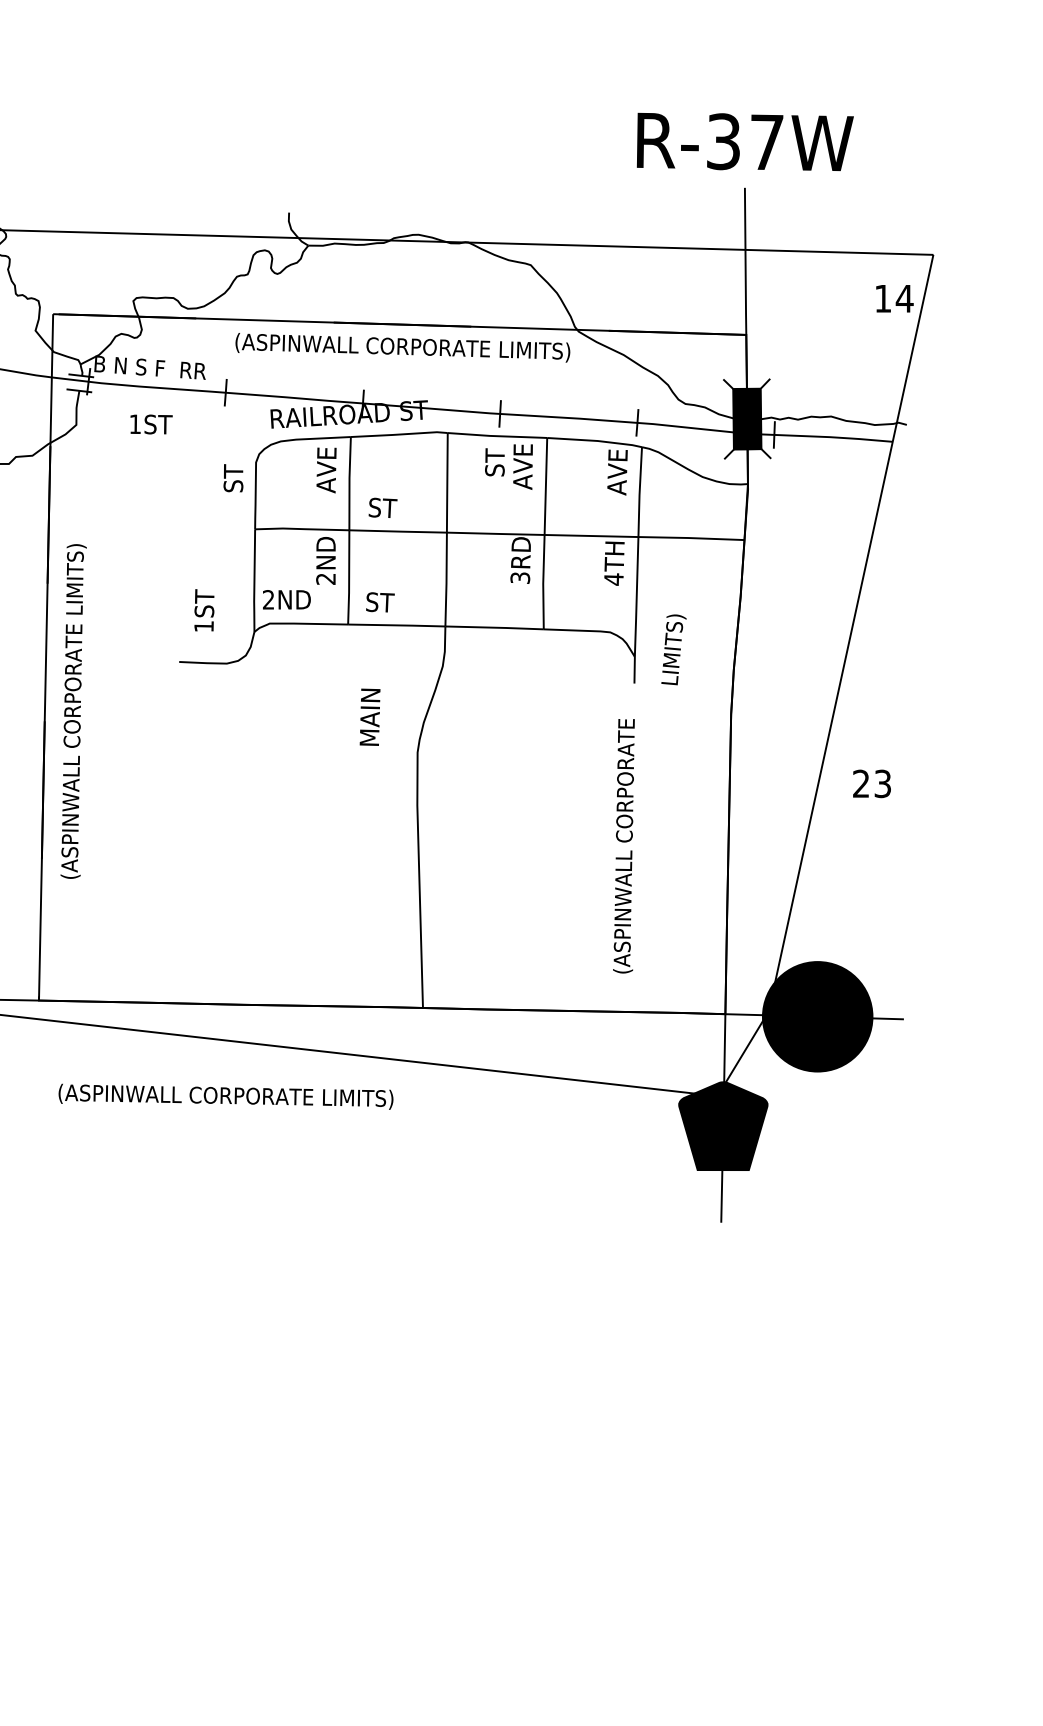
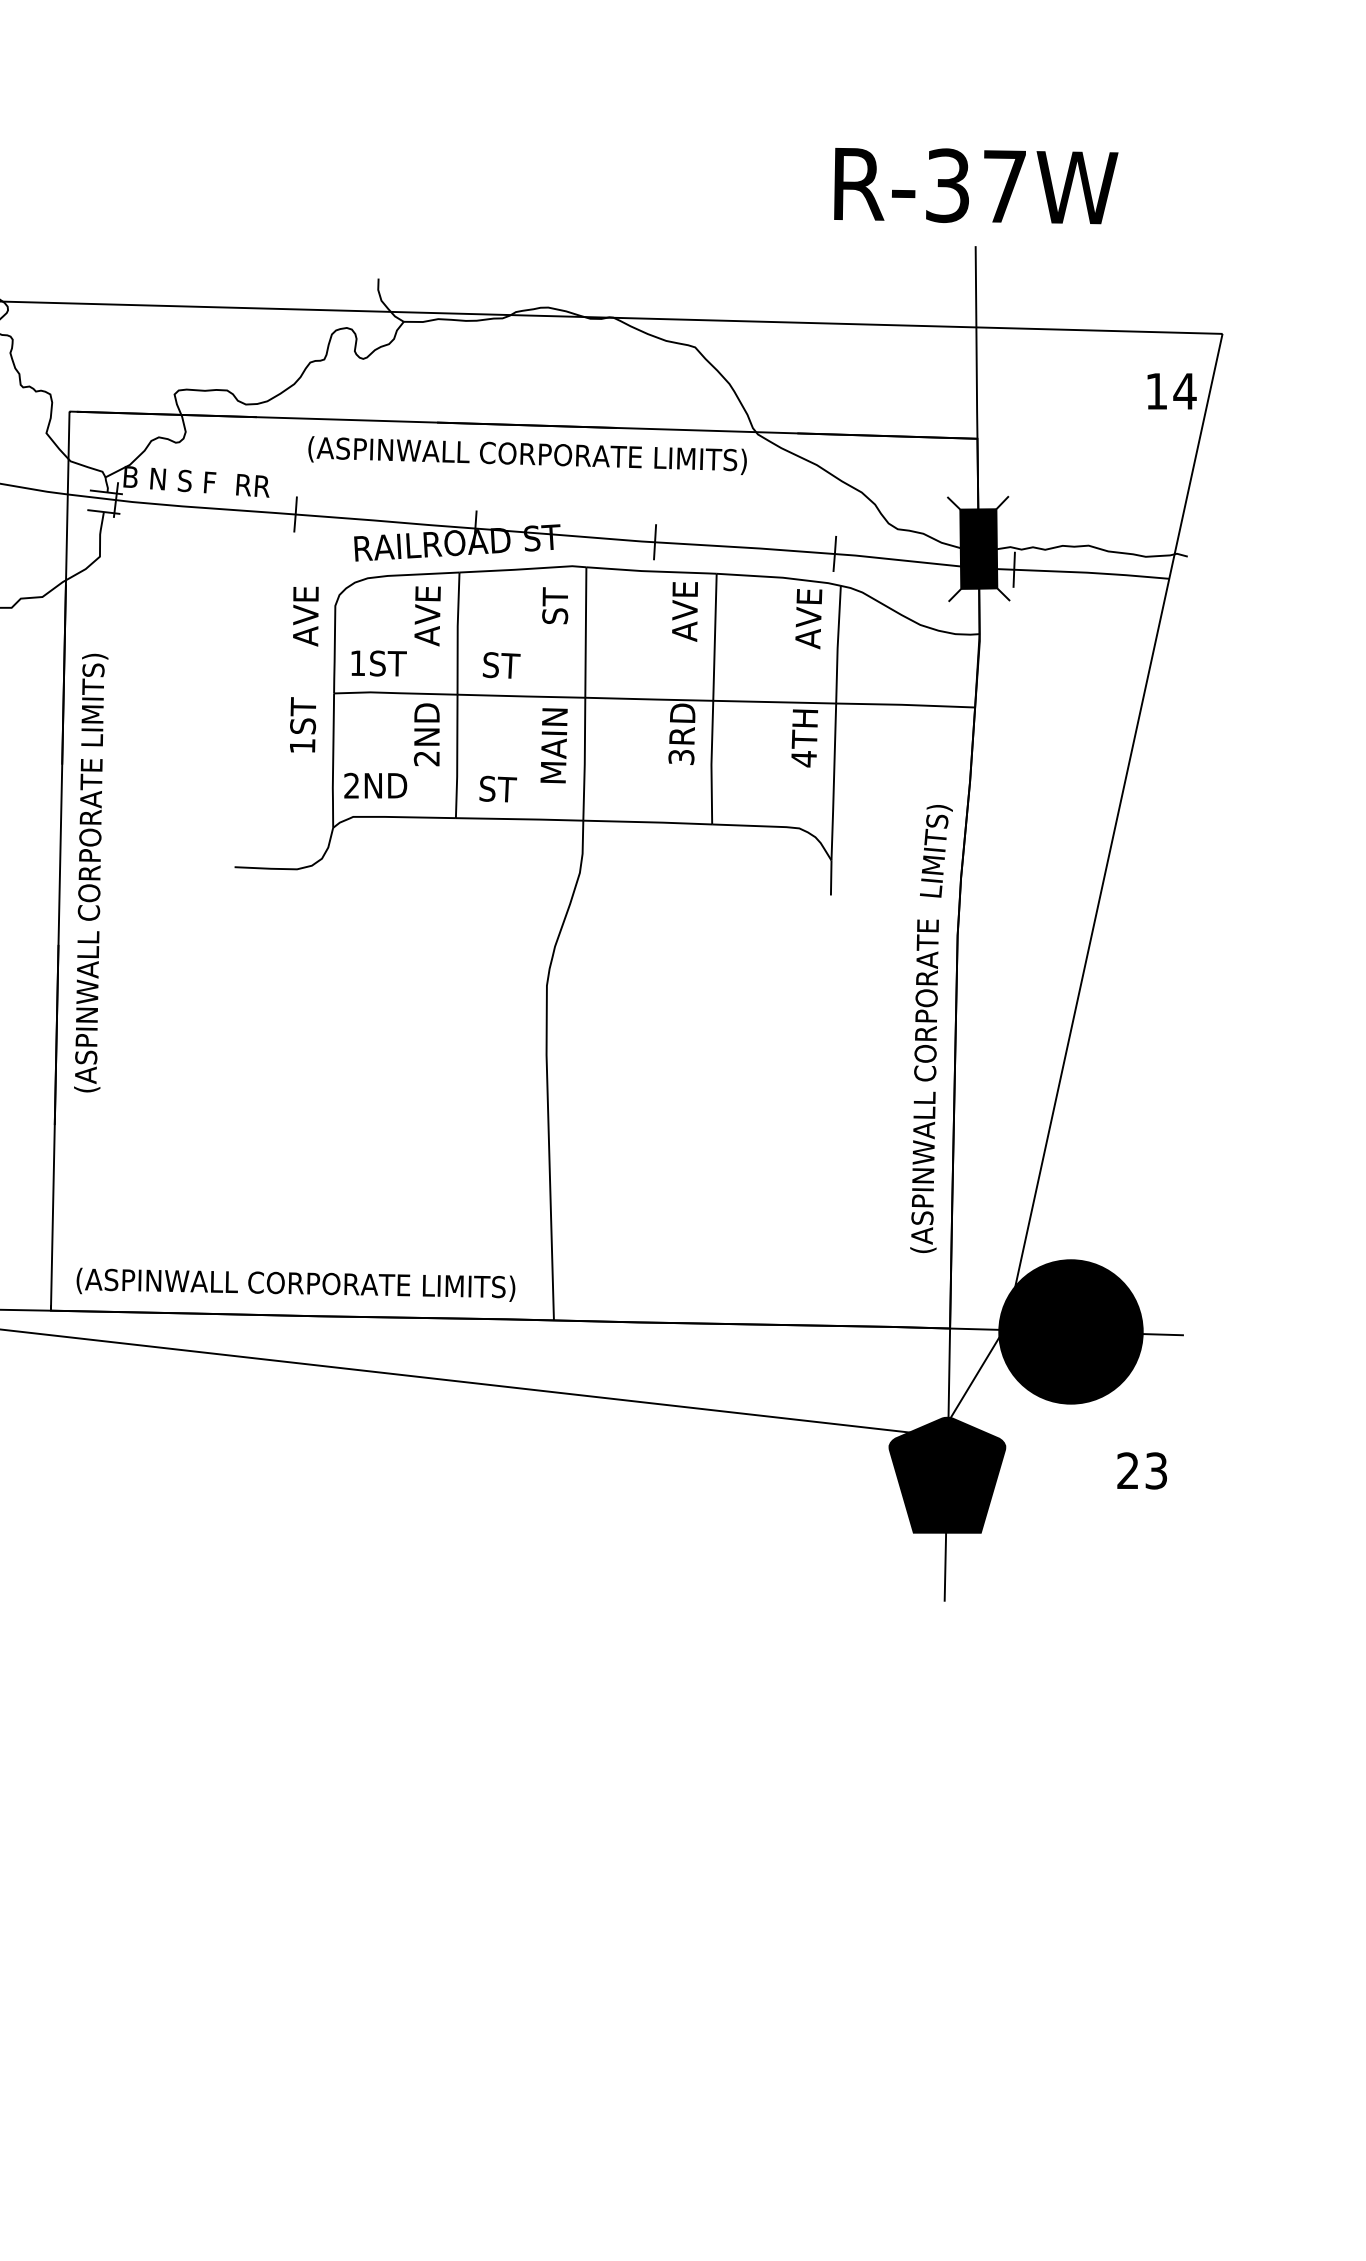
text: (151, 424) -> (379, 663), moved
text: (494, 462) -> (554, 605), moved
text: (233, 470) -> (305, 616), ST -> AVE
text: (204, 610) -> (303, 725), moved
text: (673, 649) -> (935, 850), moved
text: (73, 711) -> (90, 873), moved
text: (369, 716) -> (553, 744), moved
text: (871, 783) -> (1141, 1470), moved
text: (623, 846) -> (924, 1086), moved
text: (225, 1096) -> (295, 1284), moved

